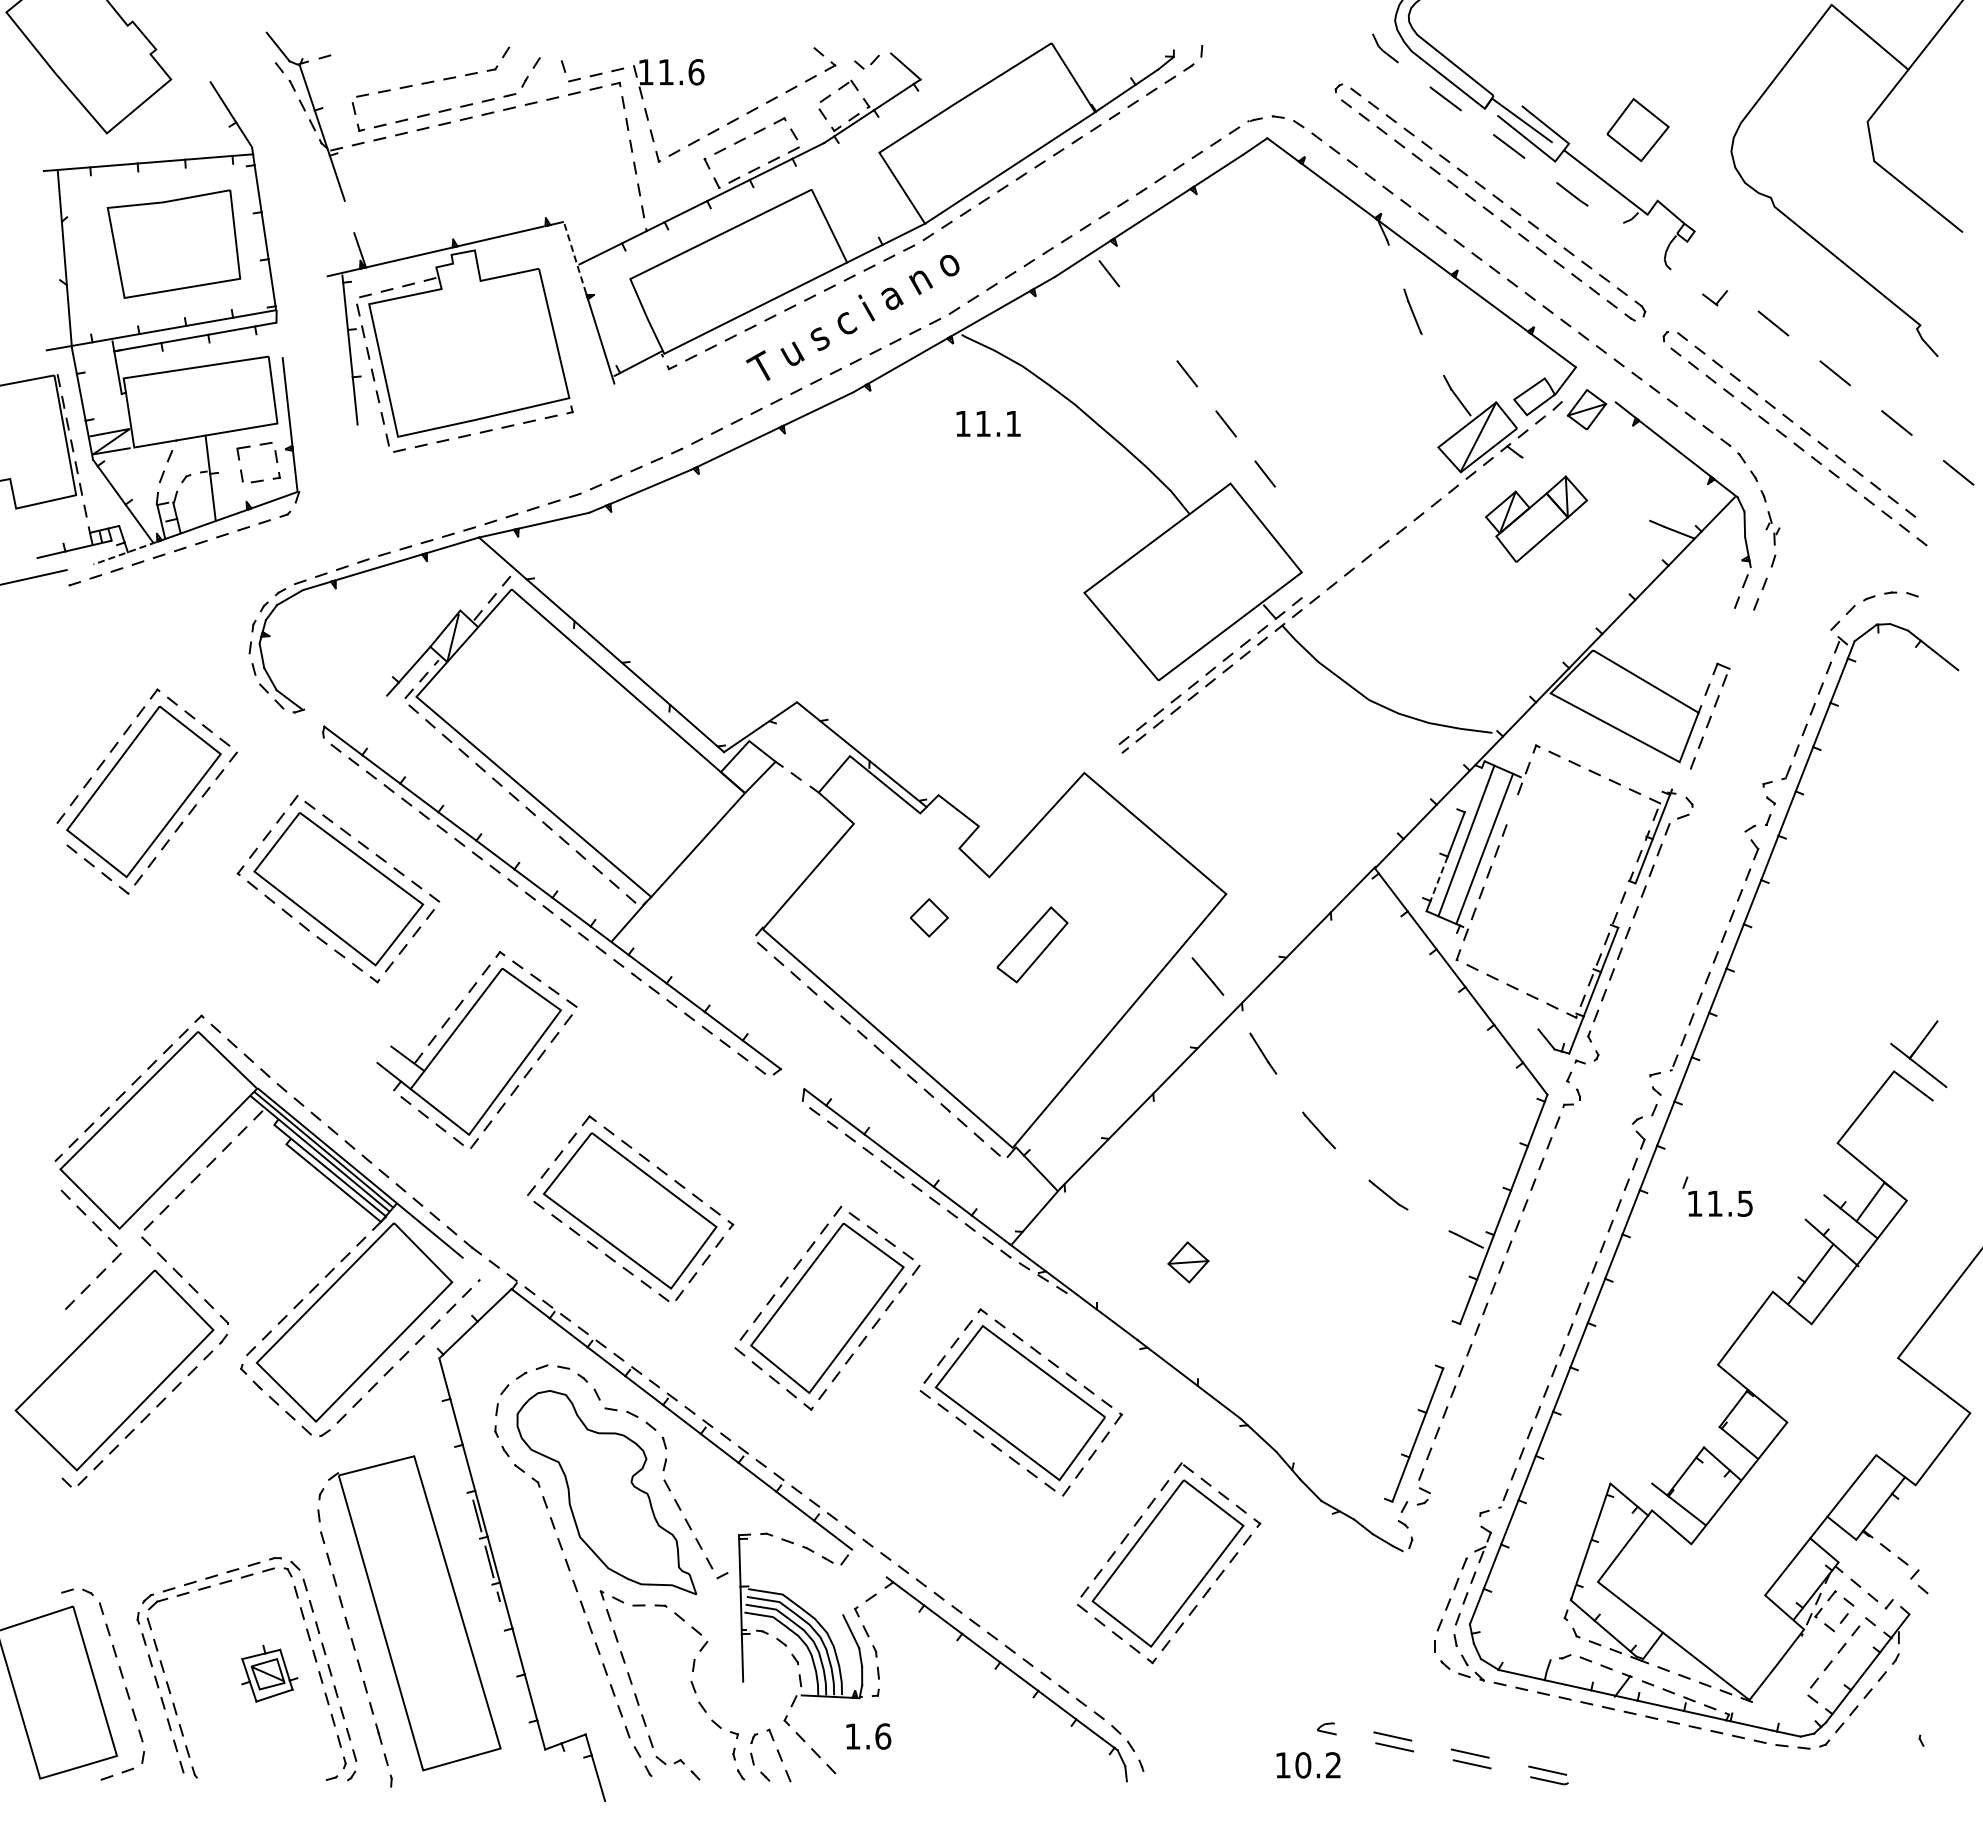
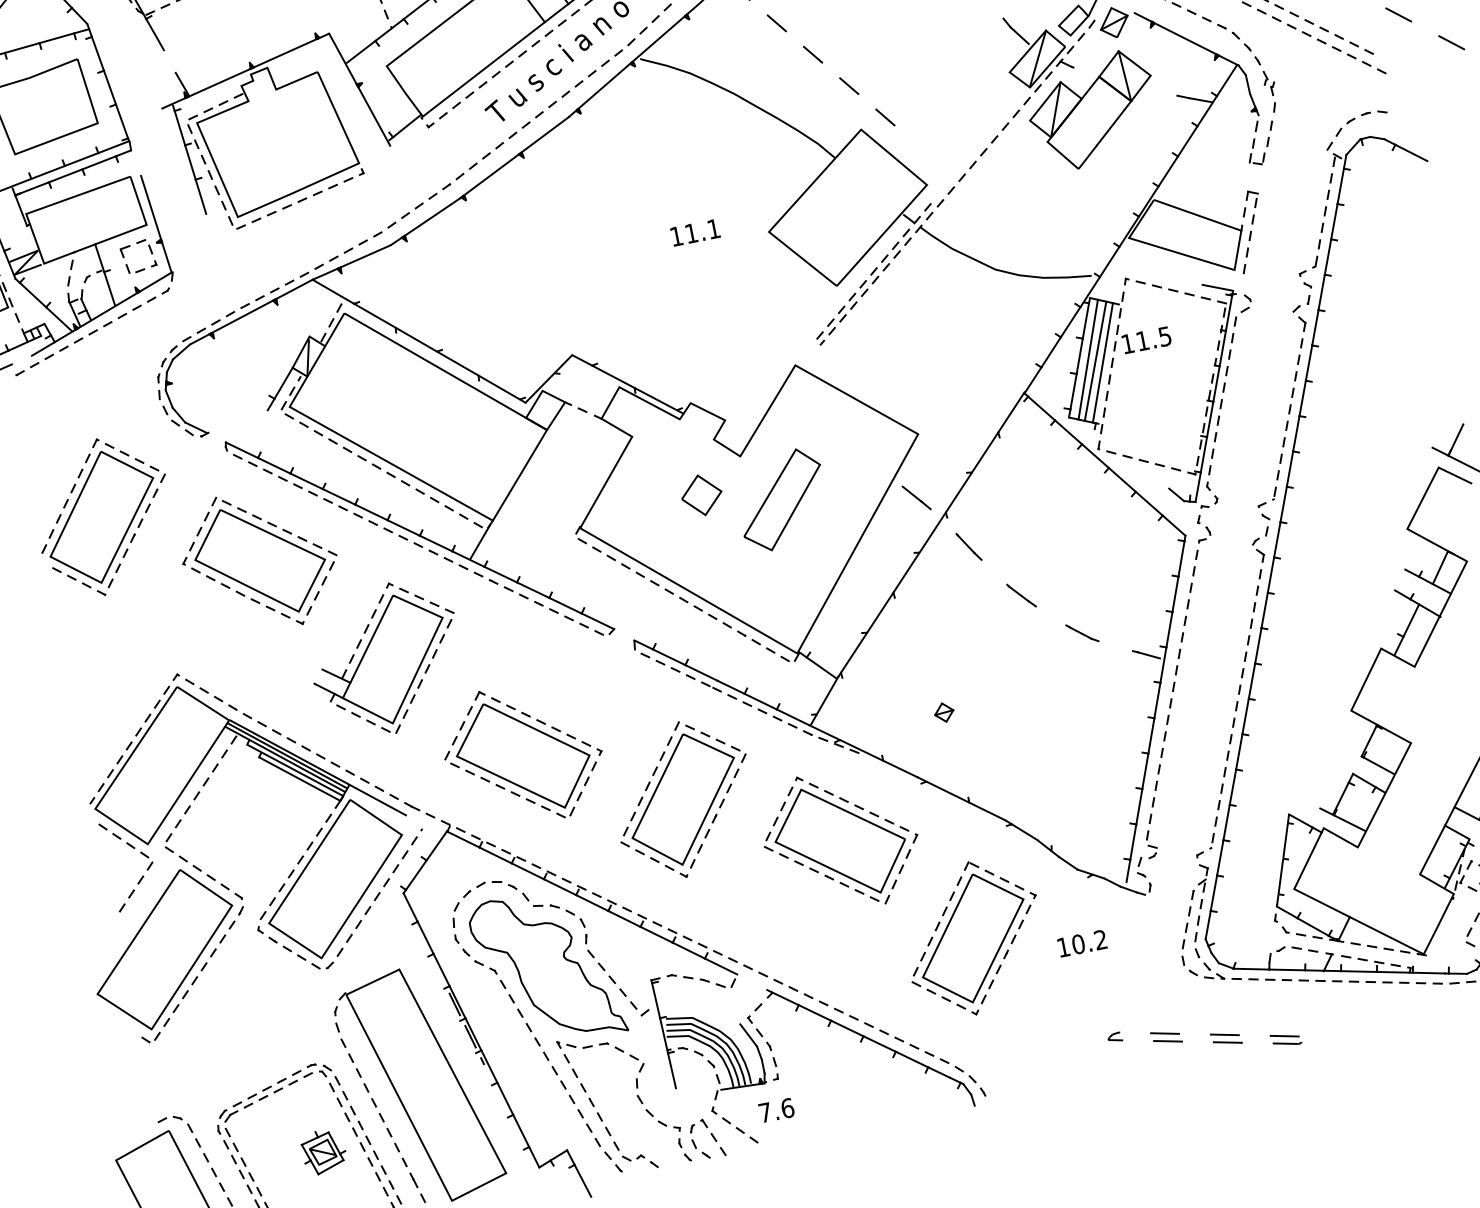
line: (575, 257) -> (343, 58), dashed -> solid
line: (1148, 323) -> (776, 23), added
text: (988, 423) -> (695, 232), moved
part: (1536, 519) -> (1092, 111), size x1.67
line: (126, 552) -> (53, 342), dashed -> solid
part: (1737, 623) -> (1257, 158), added
line: (1653, 780) -> (1217, 287), added
line: (1473, 789) -> (1085, 320), added
line: (1475, 844) -> (1095, 360), added
line: (1439, 878) -> (1073, 391), dashed -> solid
line: (1626, 905) -> (1216, 383), added
part: (929, 917) -> (701, 495), size x1.43
part: (1032, 944) -> (782, 499), size x1.67
part: (1717, 1196) -> (1143, 335), moved
part: (1188, 1262) -> (944, 712), size x0.62
line: (1451, 1345) -> (1151, 735), added
line: (1386, 1515) -> (1127, 870), added
text: (852, 1736) -> (764, 1112), 1.6 -> 7.6
text: (1308, 1765) -> (1082, 943), moved

